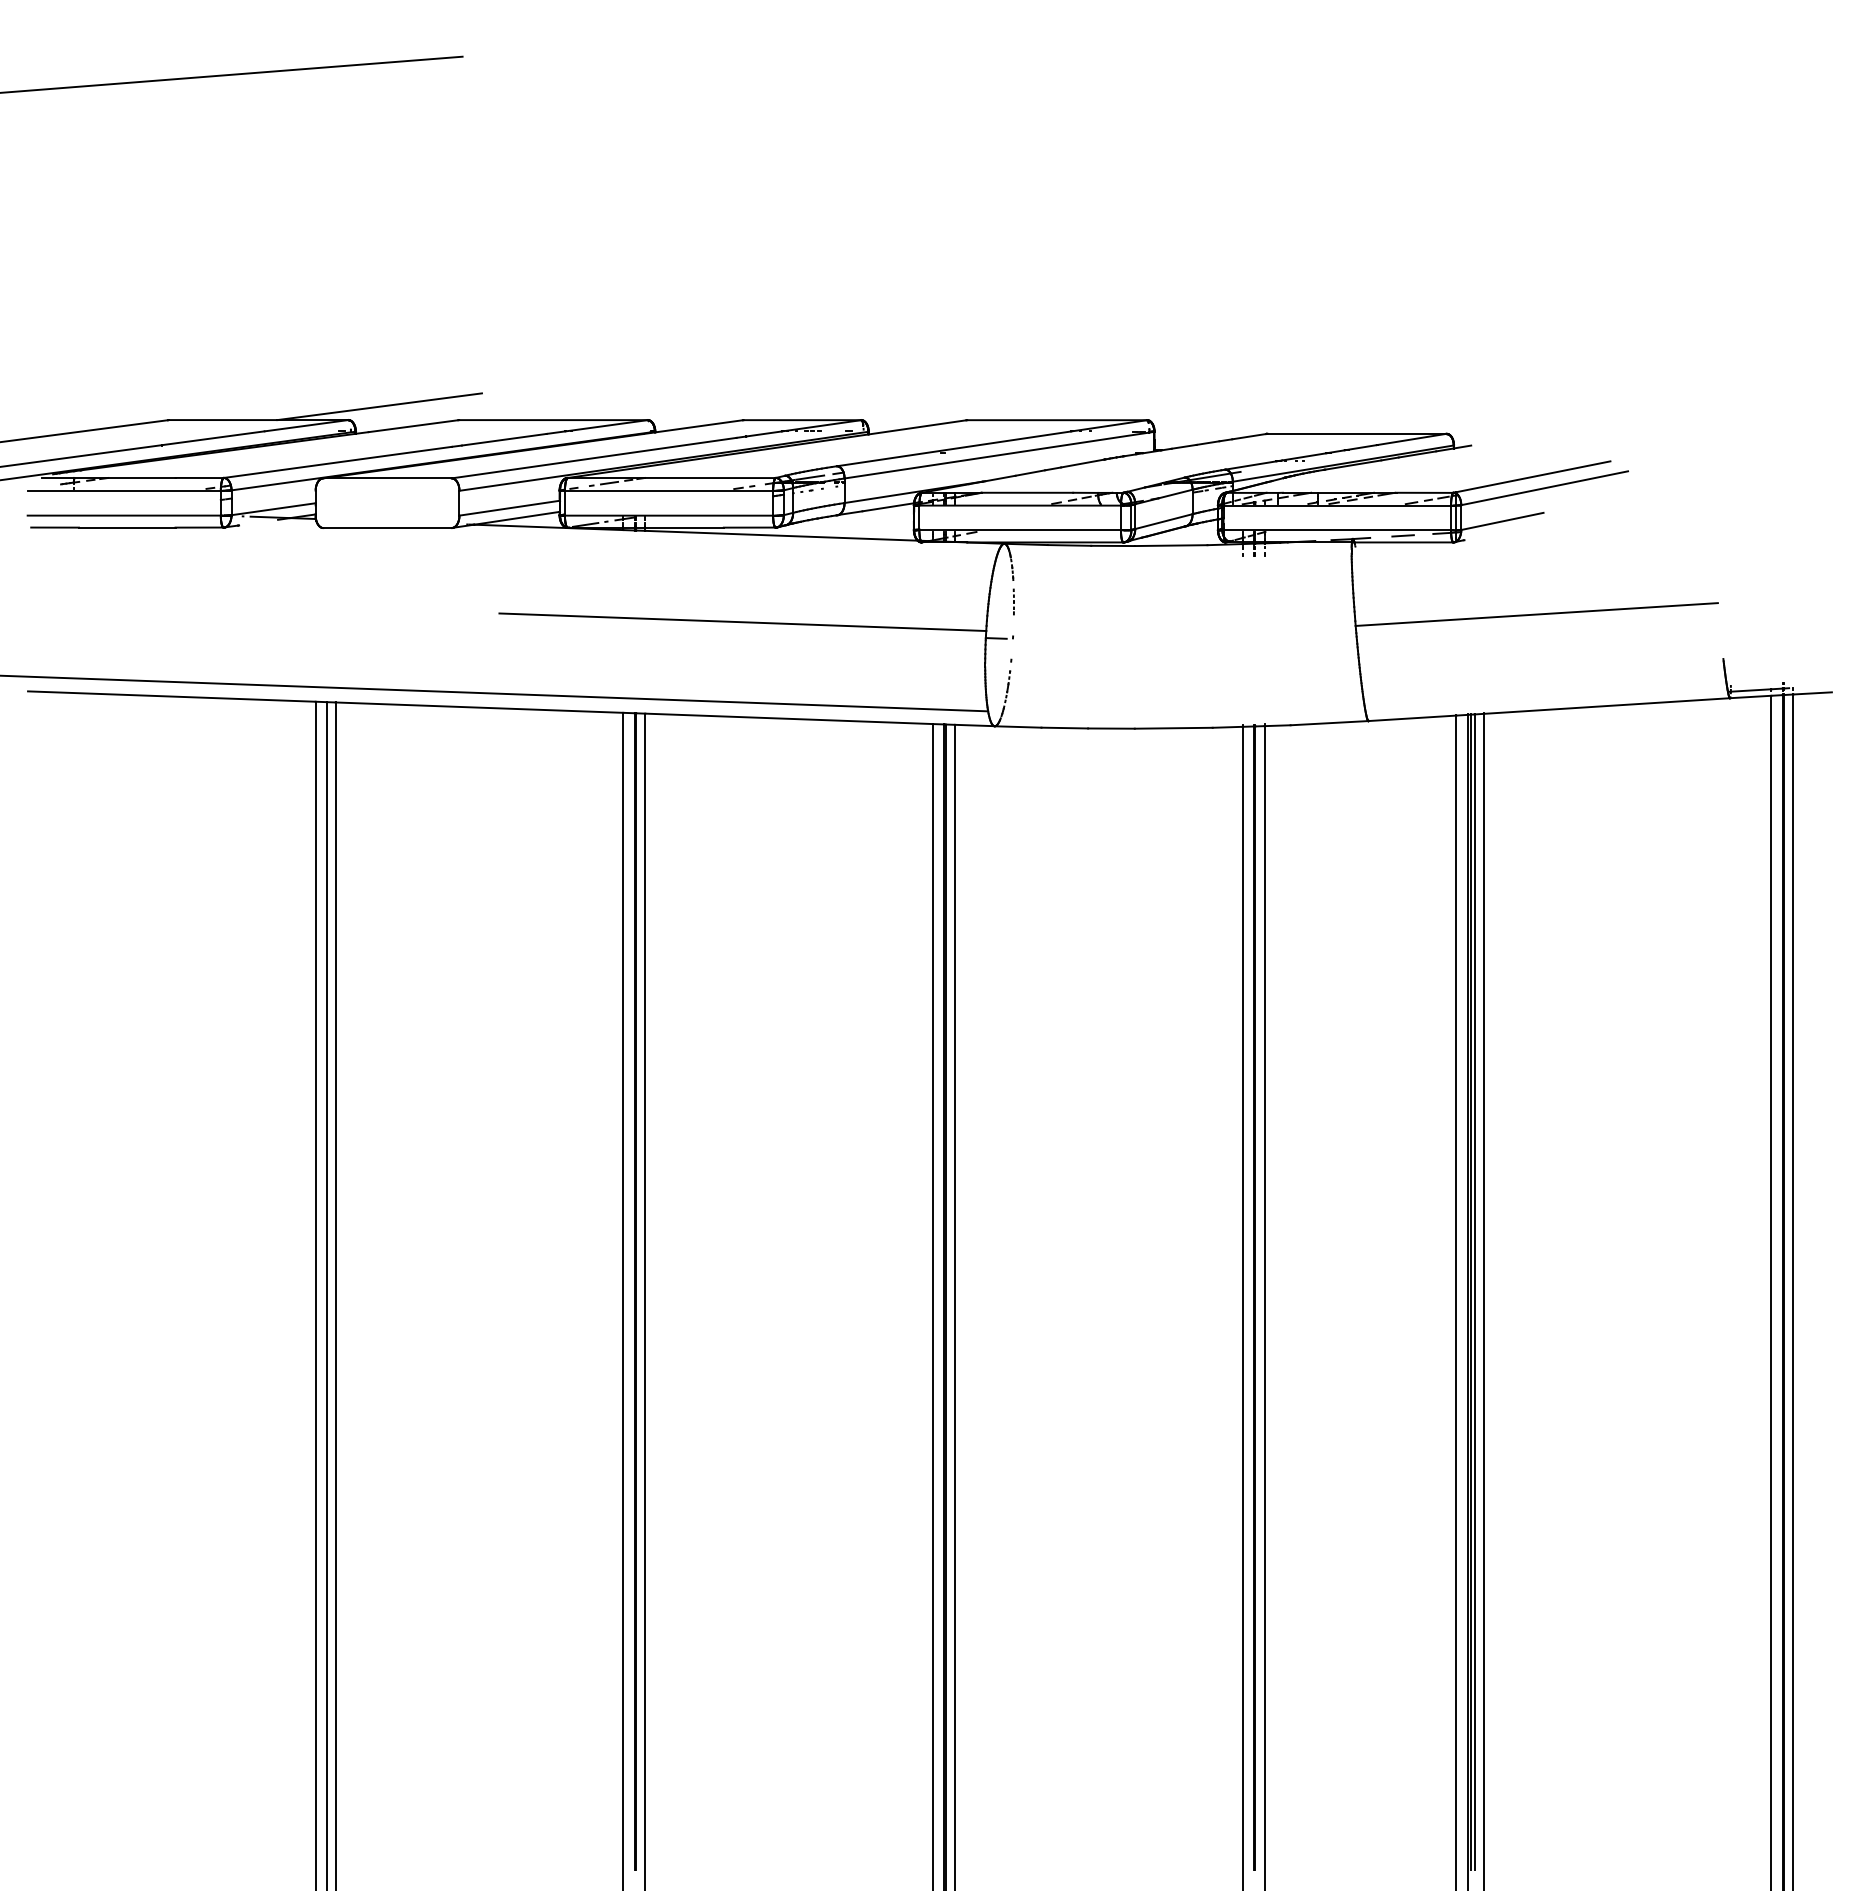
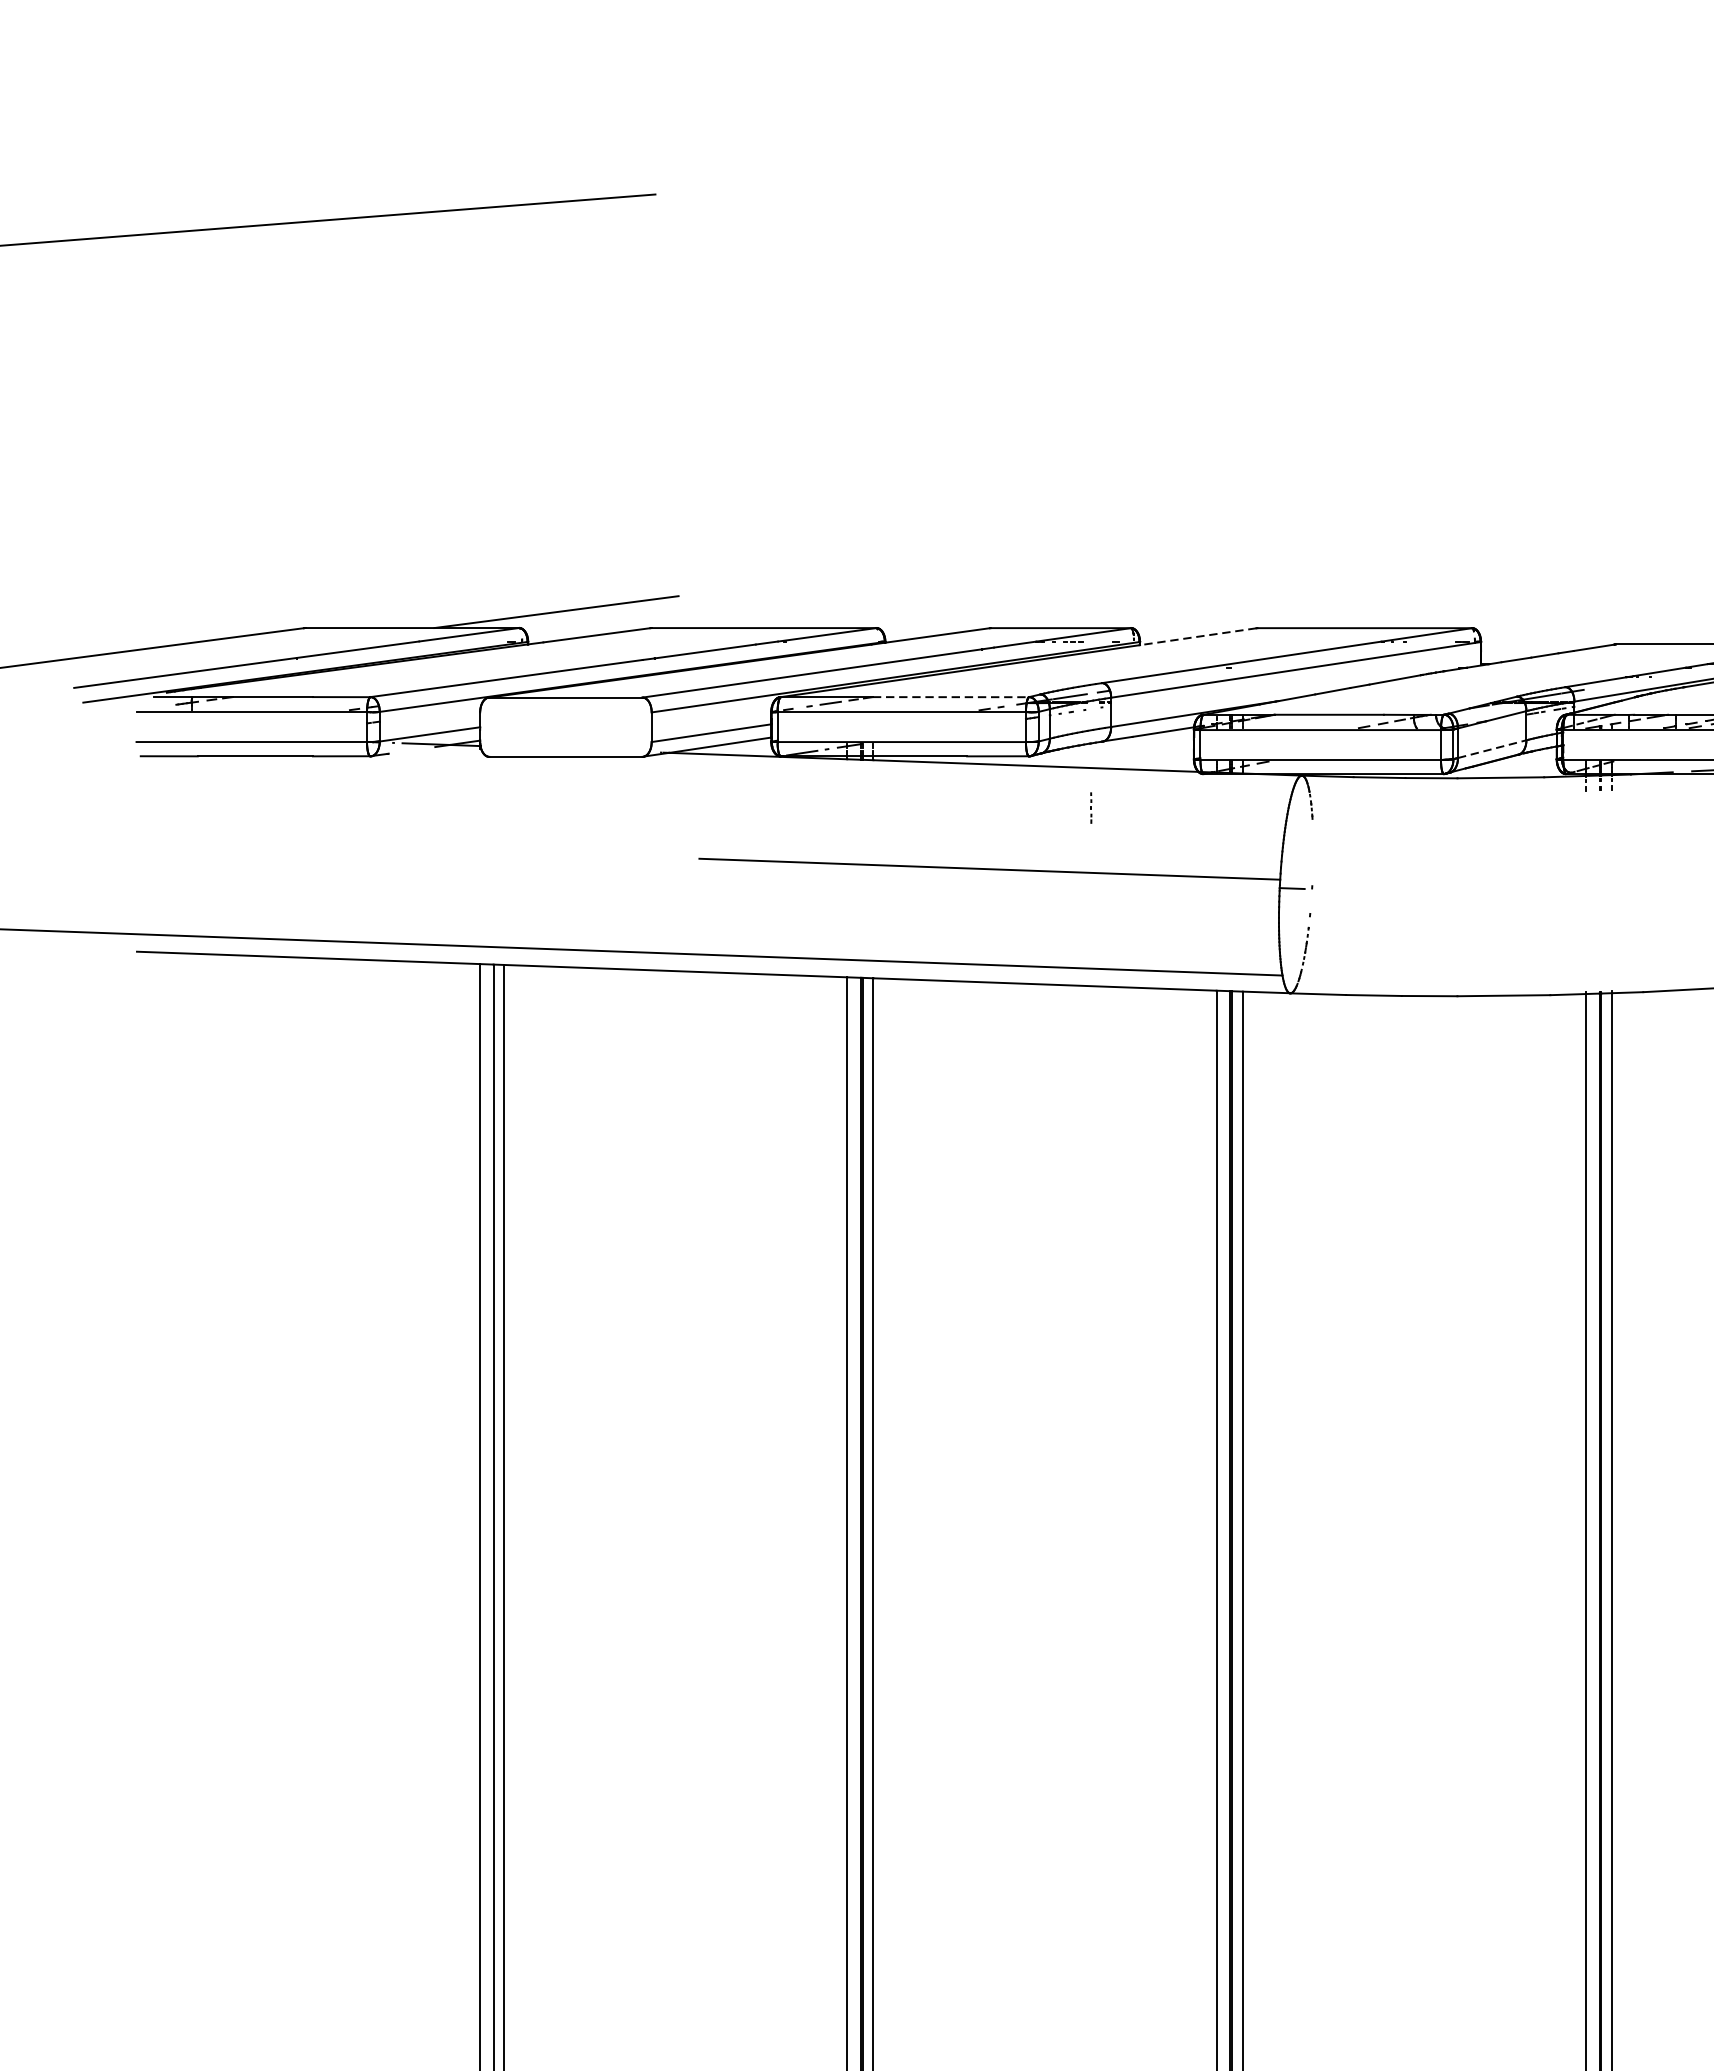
line: (917, 427) -> (1198, 636), solid -> dashed
line: (710, 478) -> (951, 697), solid -> dashed
line: (1163, 521) -> (1491, 749), solid -> dashed
part: (1013, 601) -> (1090, 807), moved

